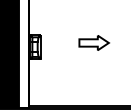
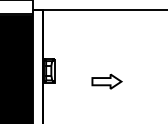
part: (93, 42) -> (106, 81), moved

